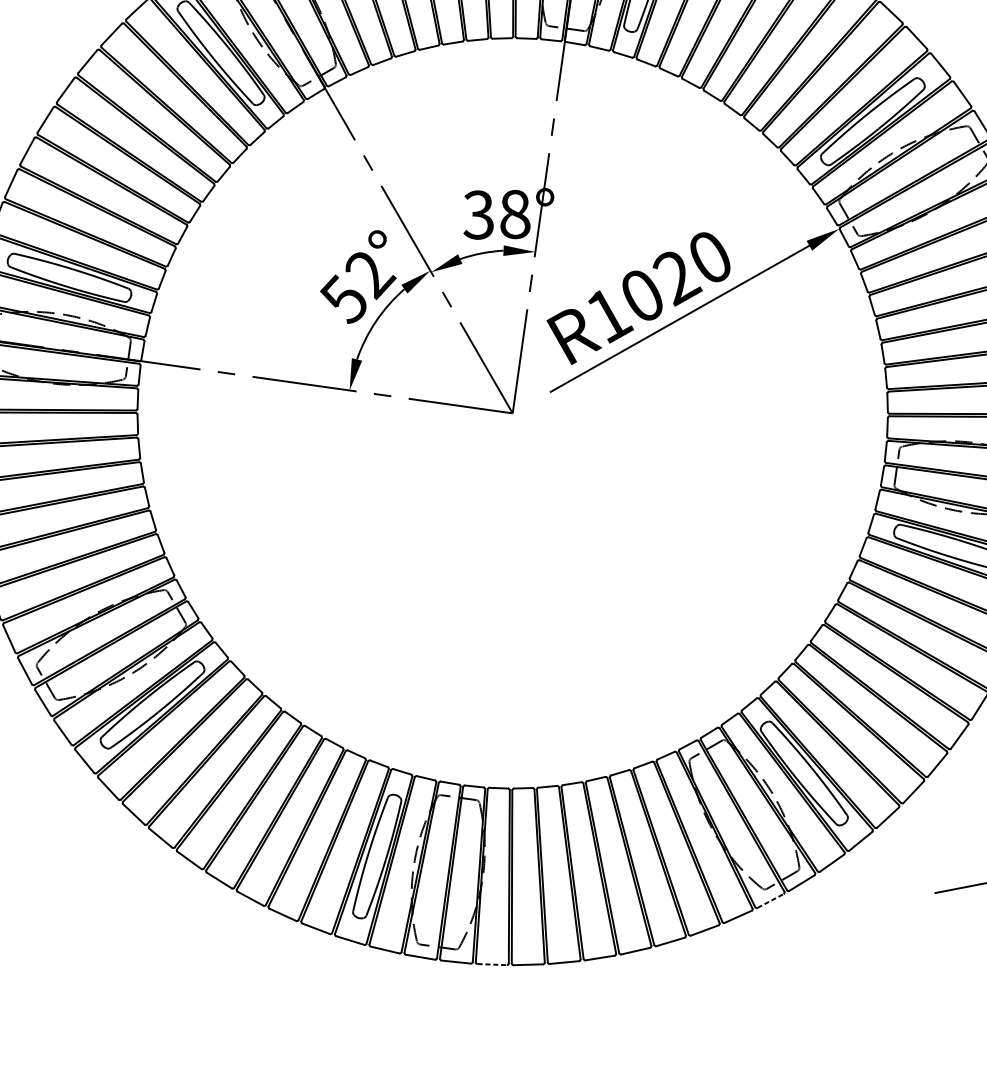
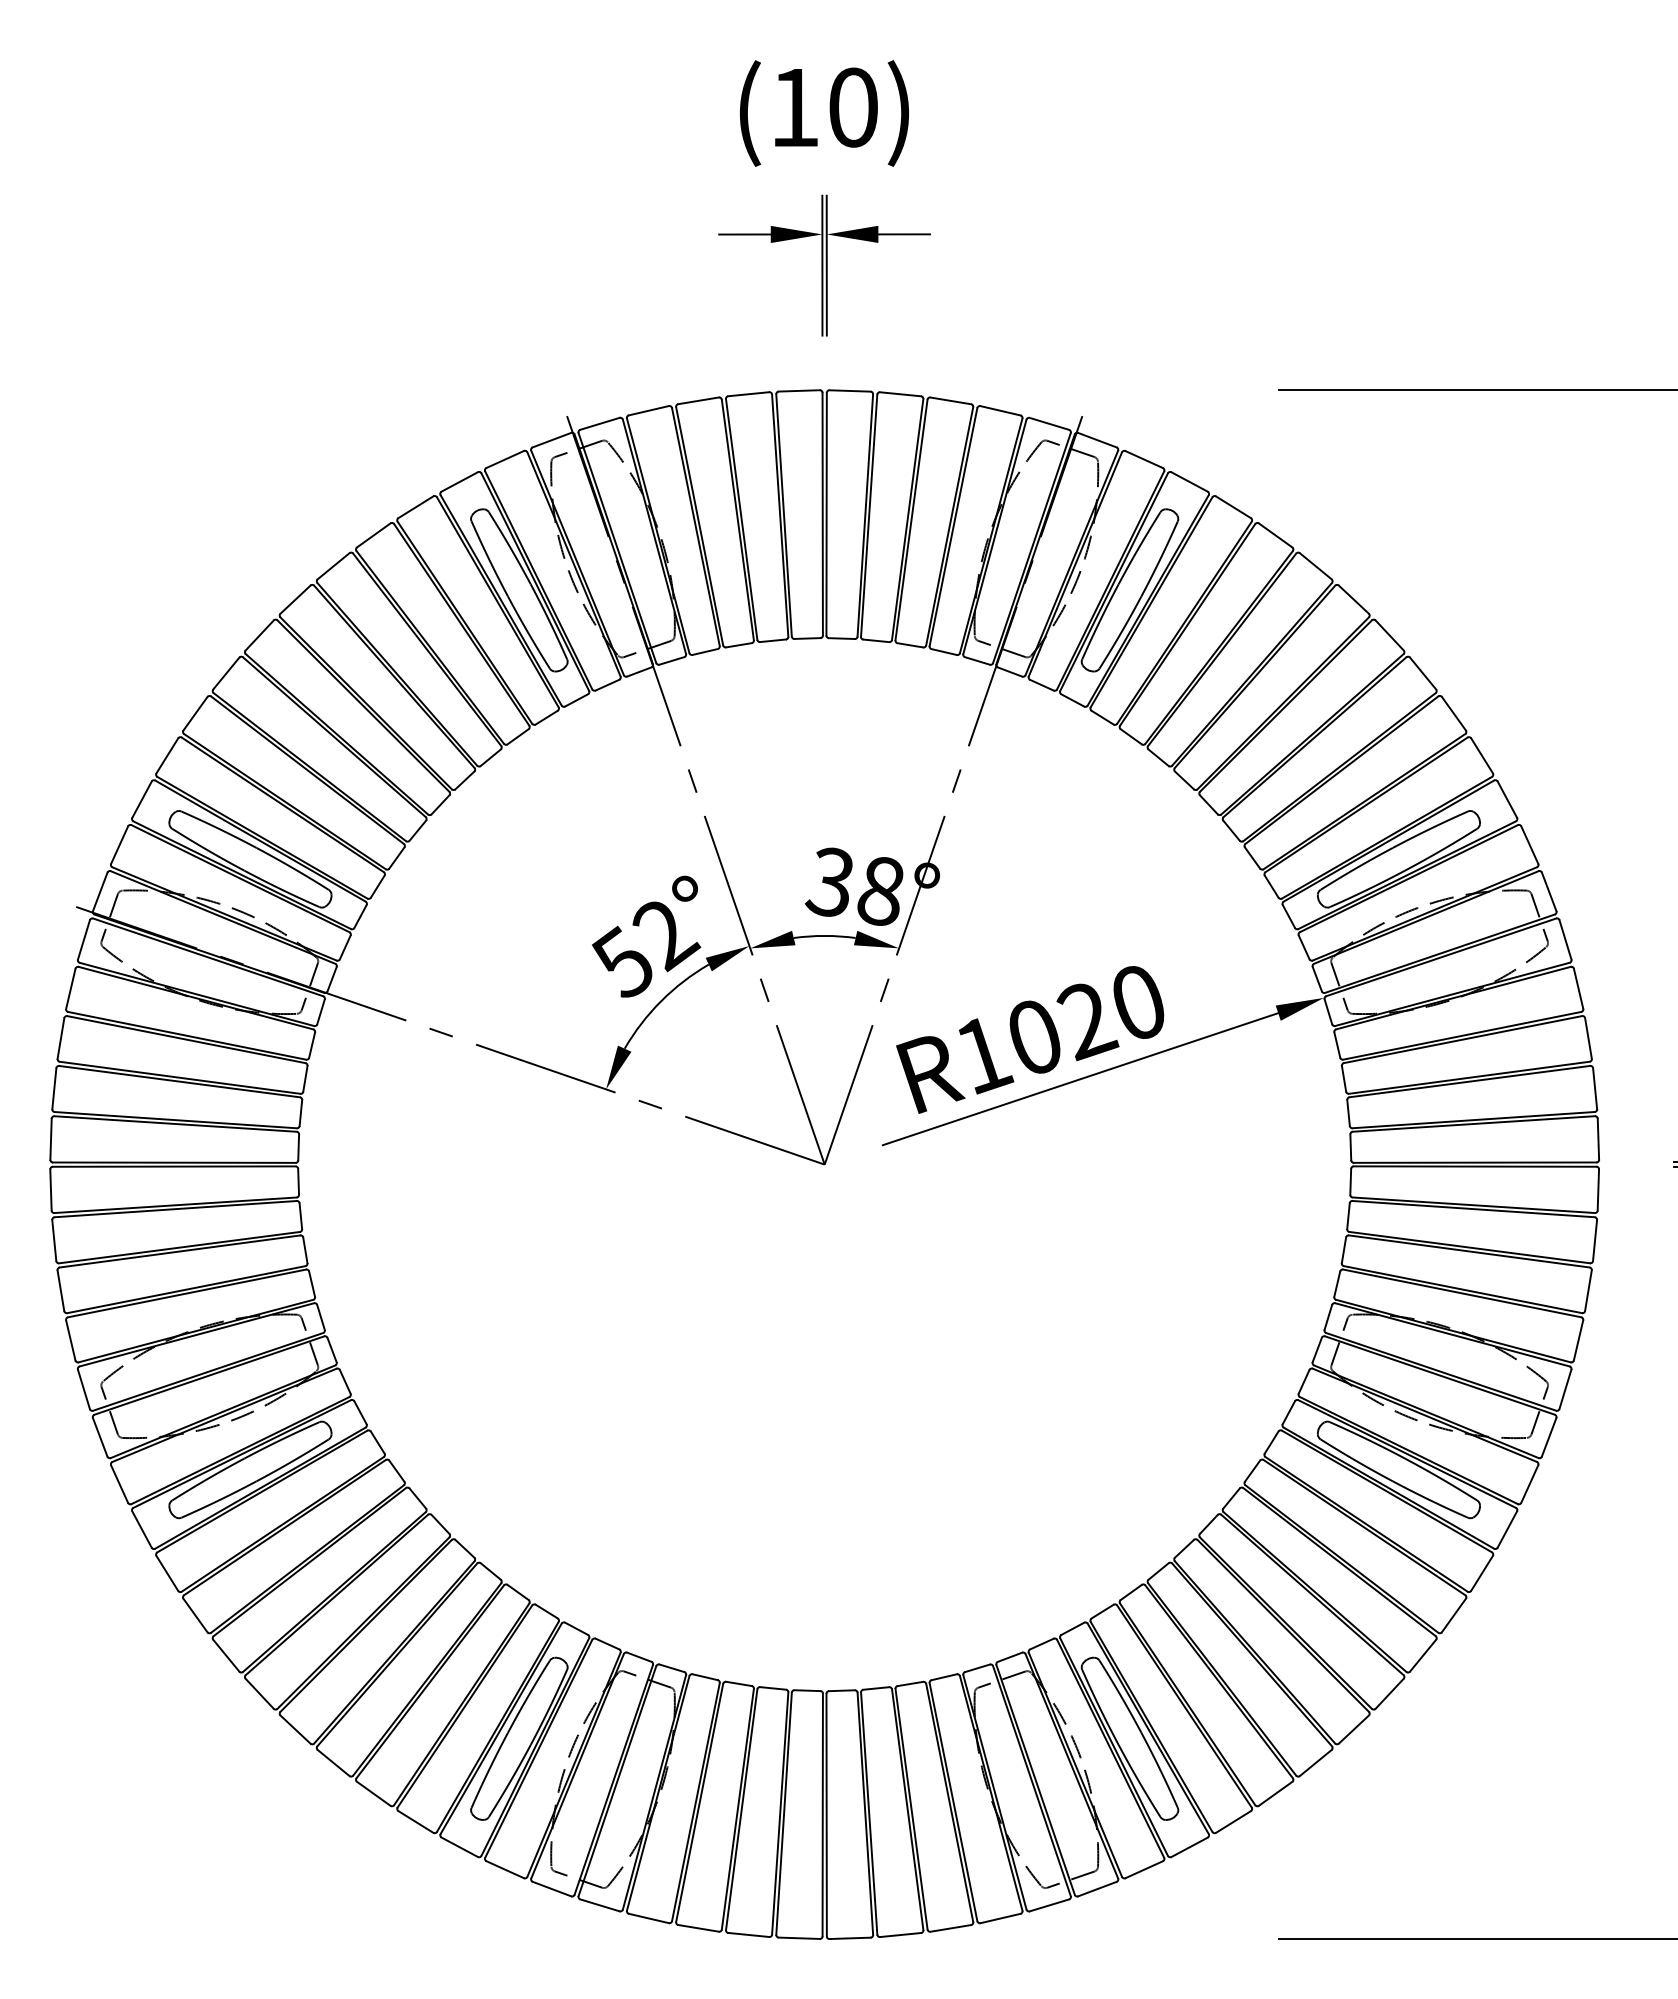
line: (770, 901) -> (1049, 1905), dashed -> solid
line: (491, 964) -> (648, 1918), dashed -> solid

